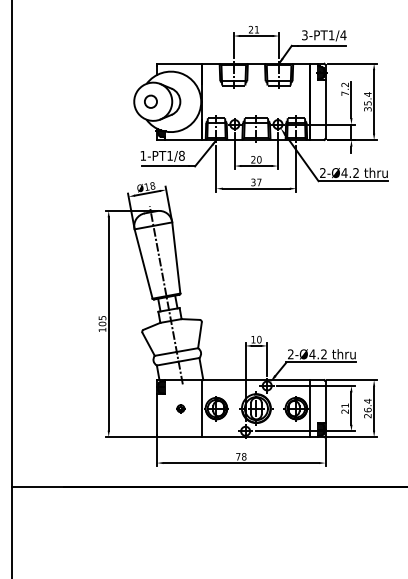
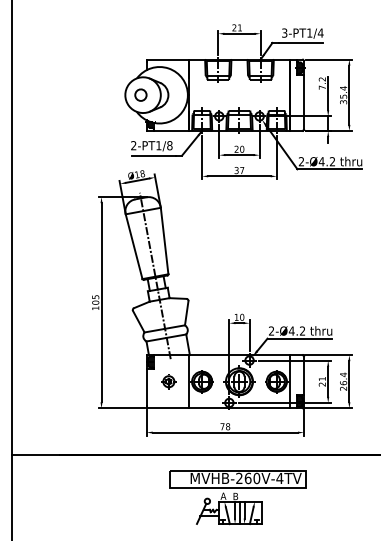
text: (142, 155) -> (133, 145), 1-PT1/8 -> 2-PT1/8
part: (180, 408) -> (168, 381), size x1.67
part: (254, 532) -> (237, 497), added

